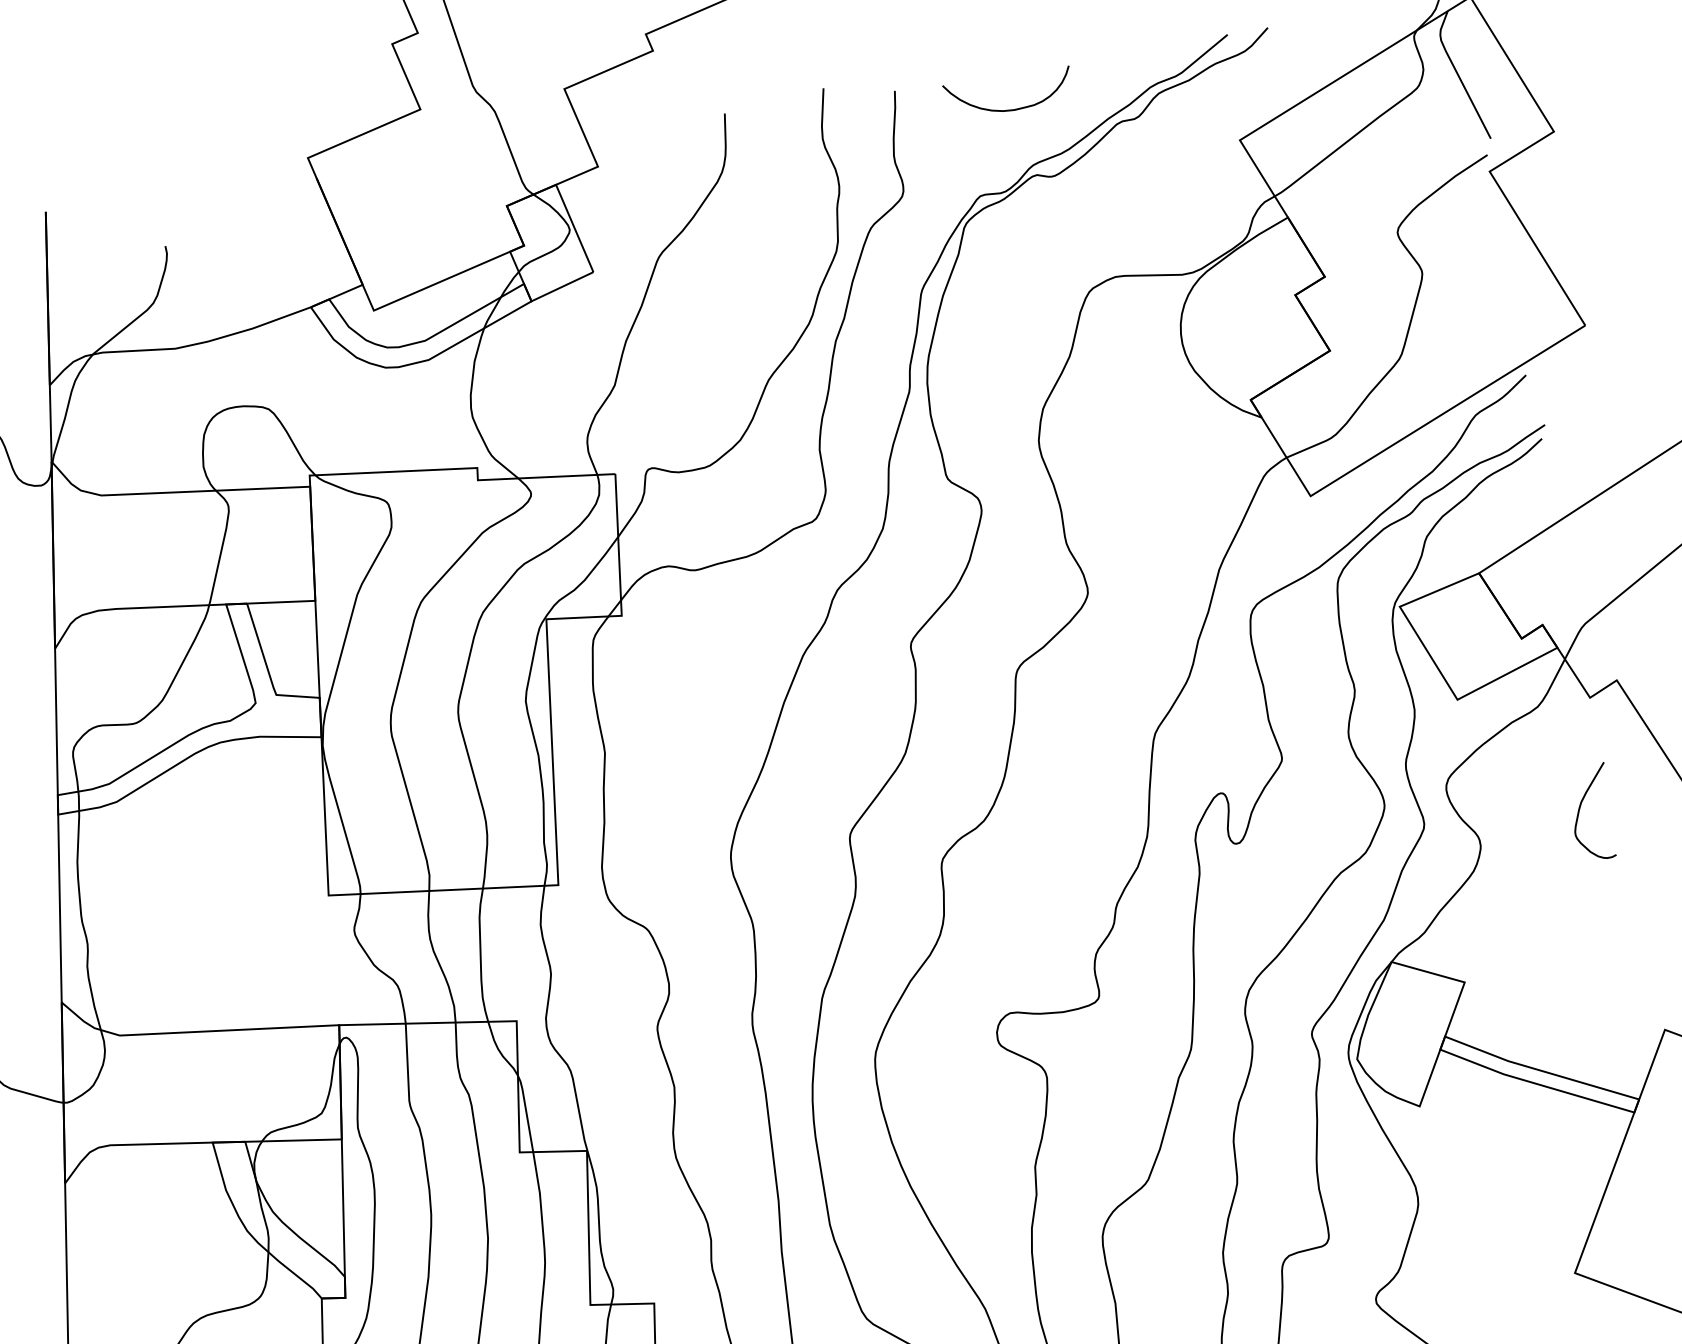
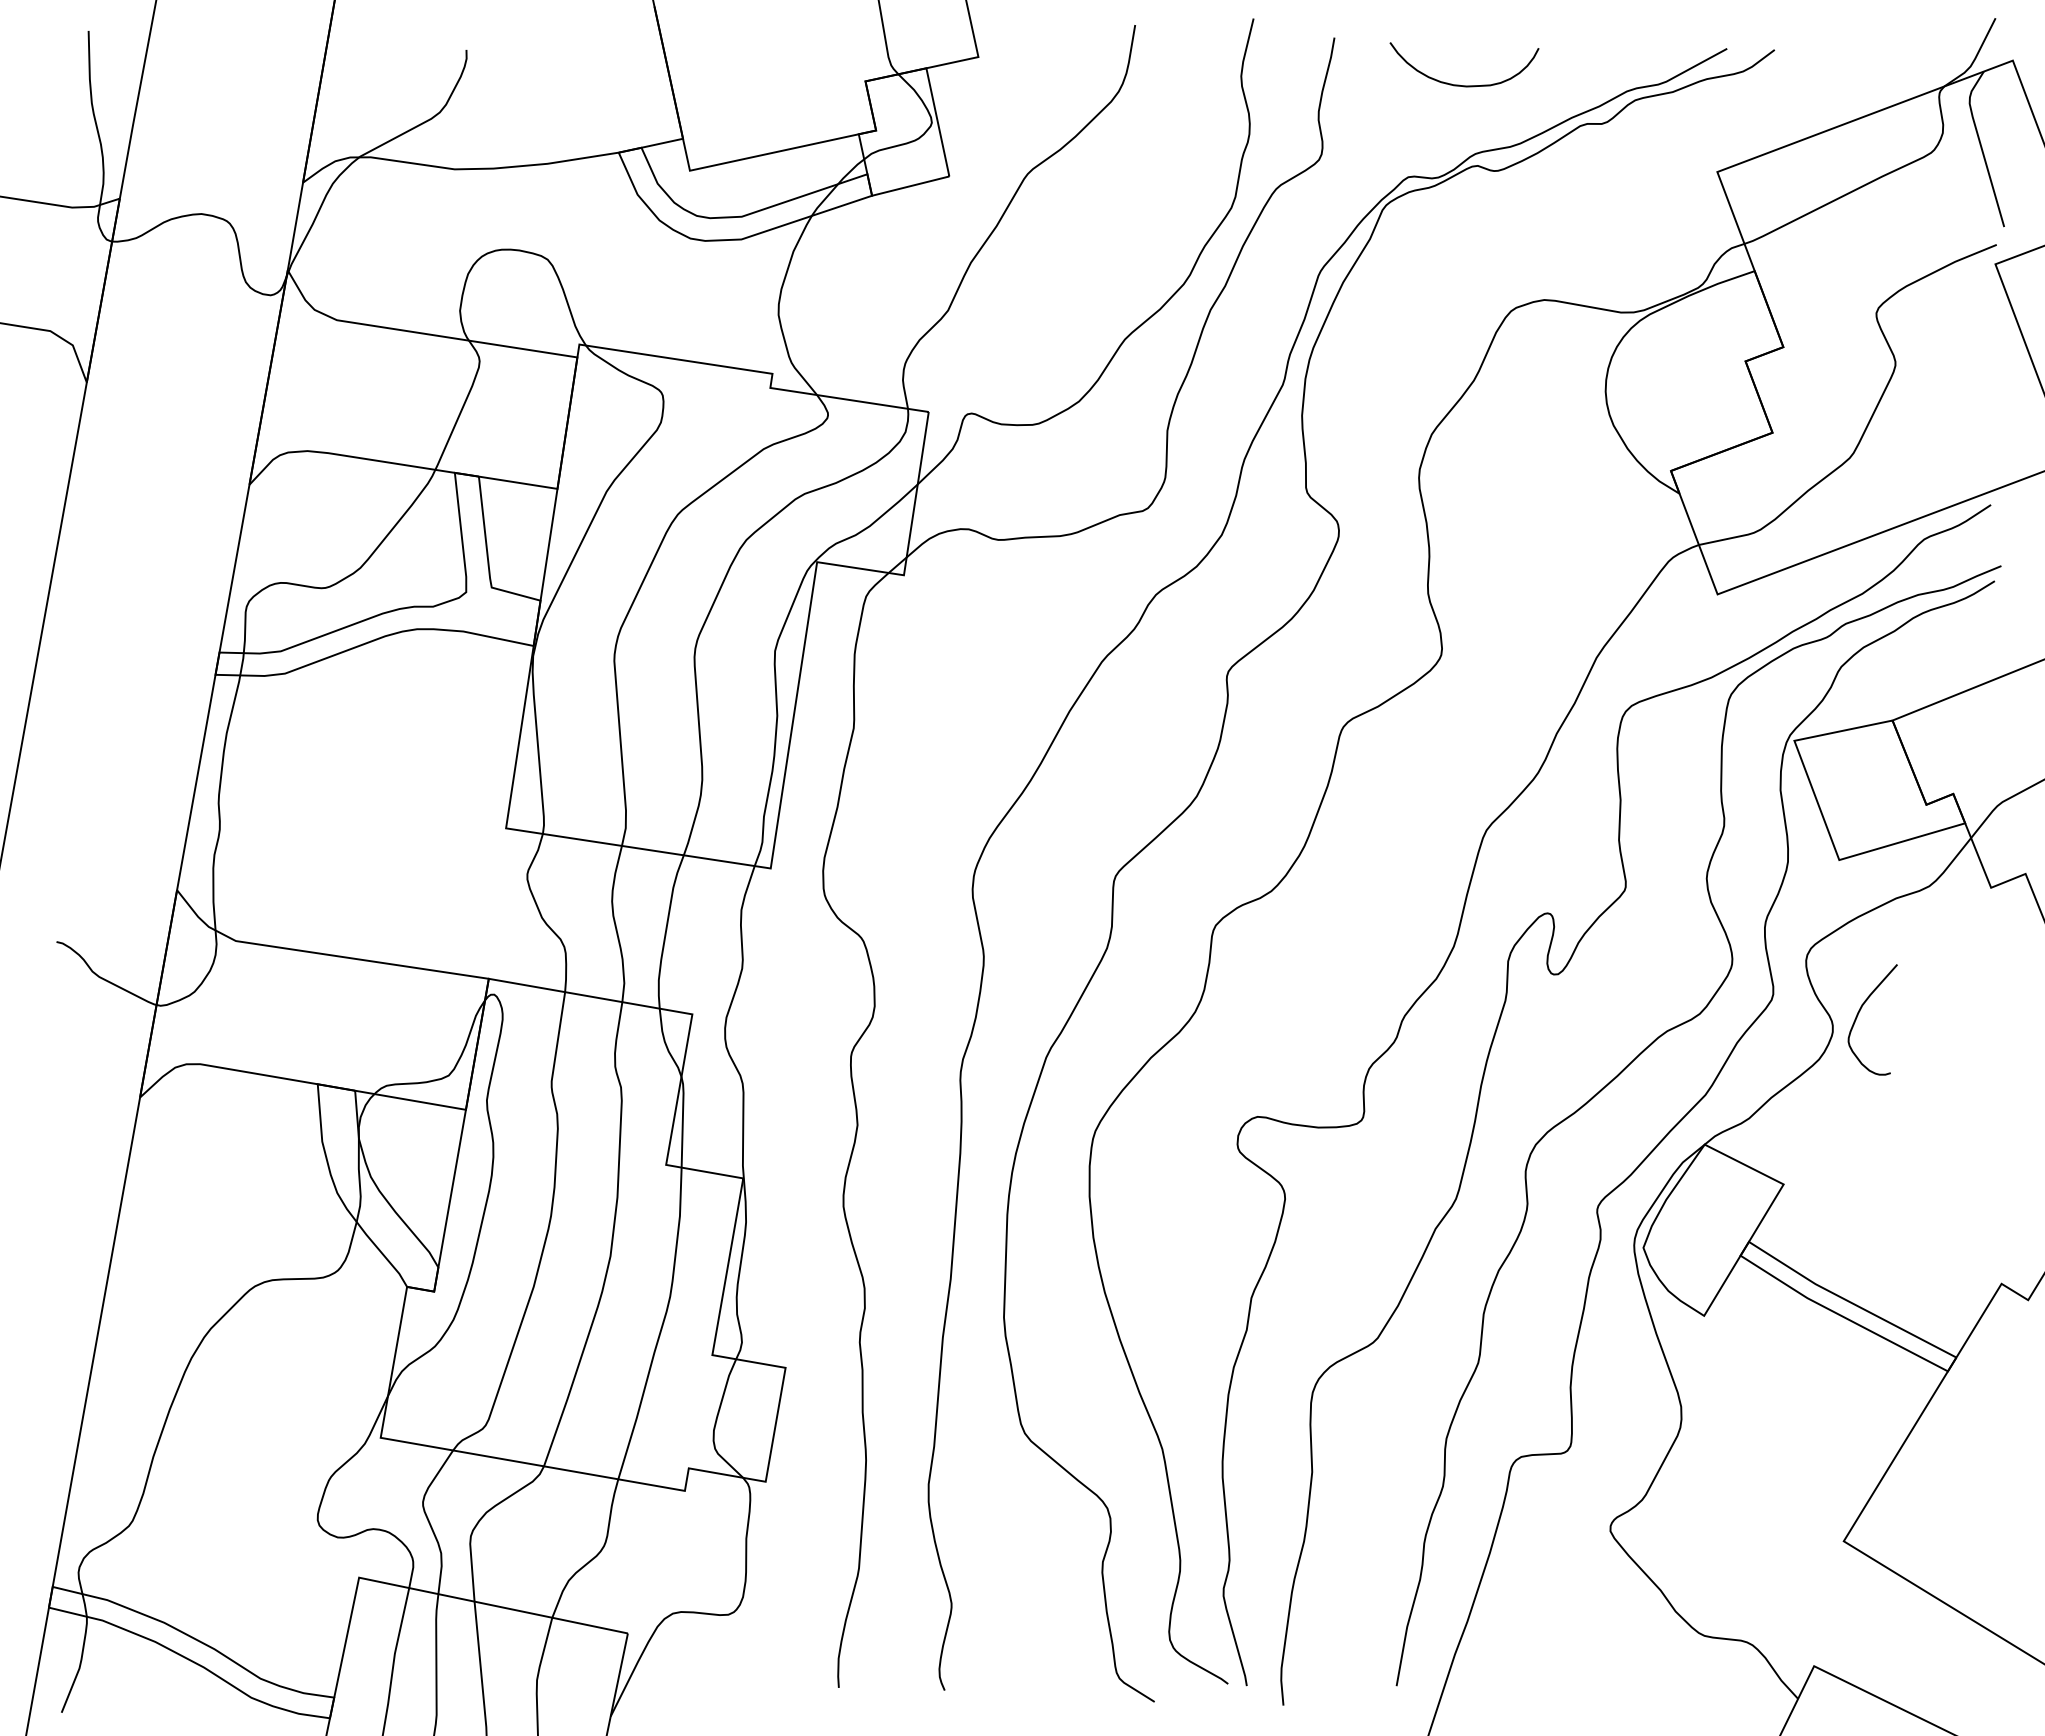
curve: (1580, 809) -> (1859, 1013), moved

